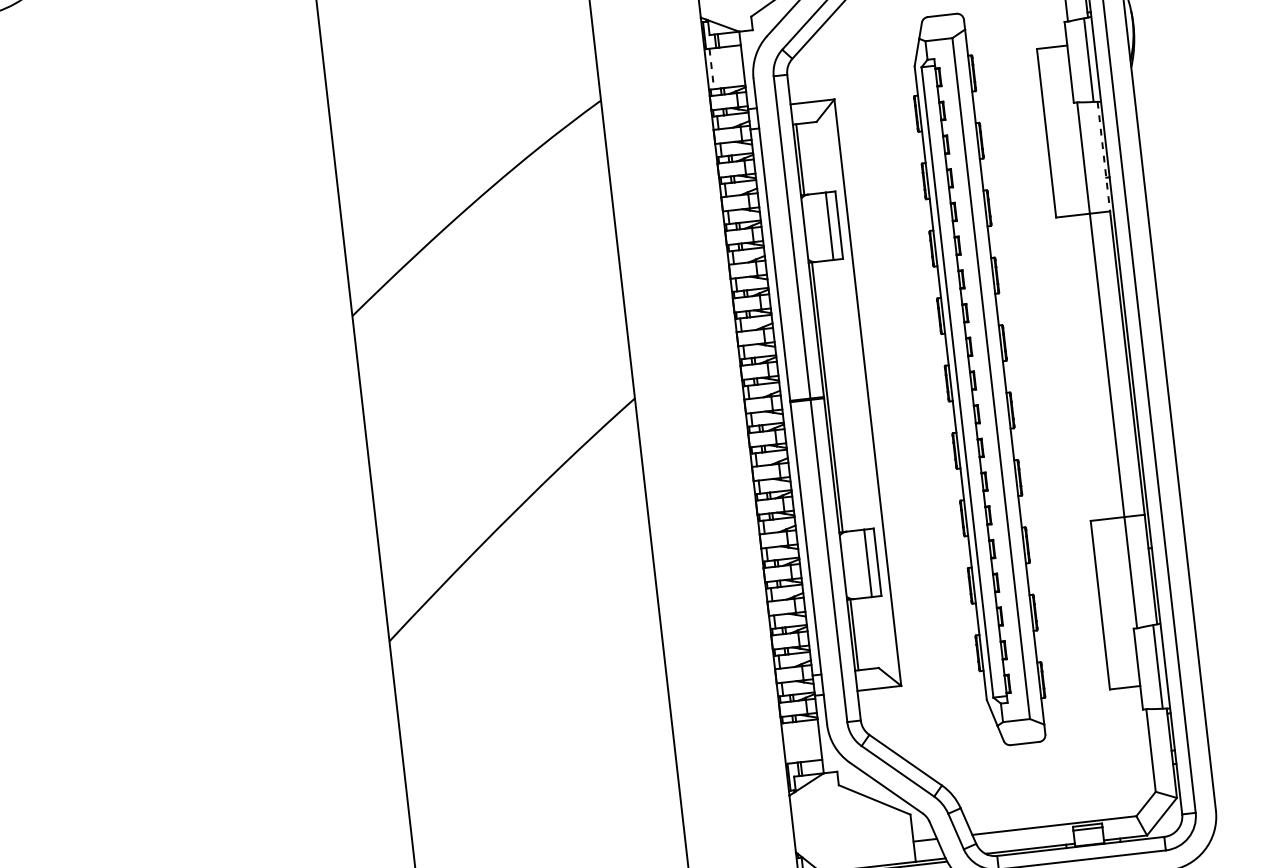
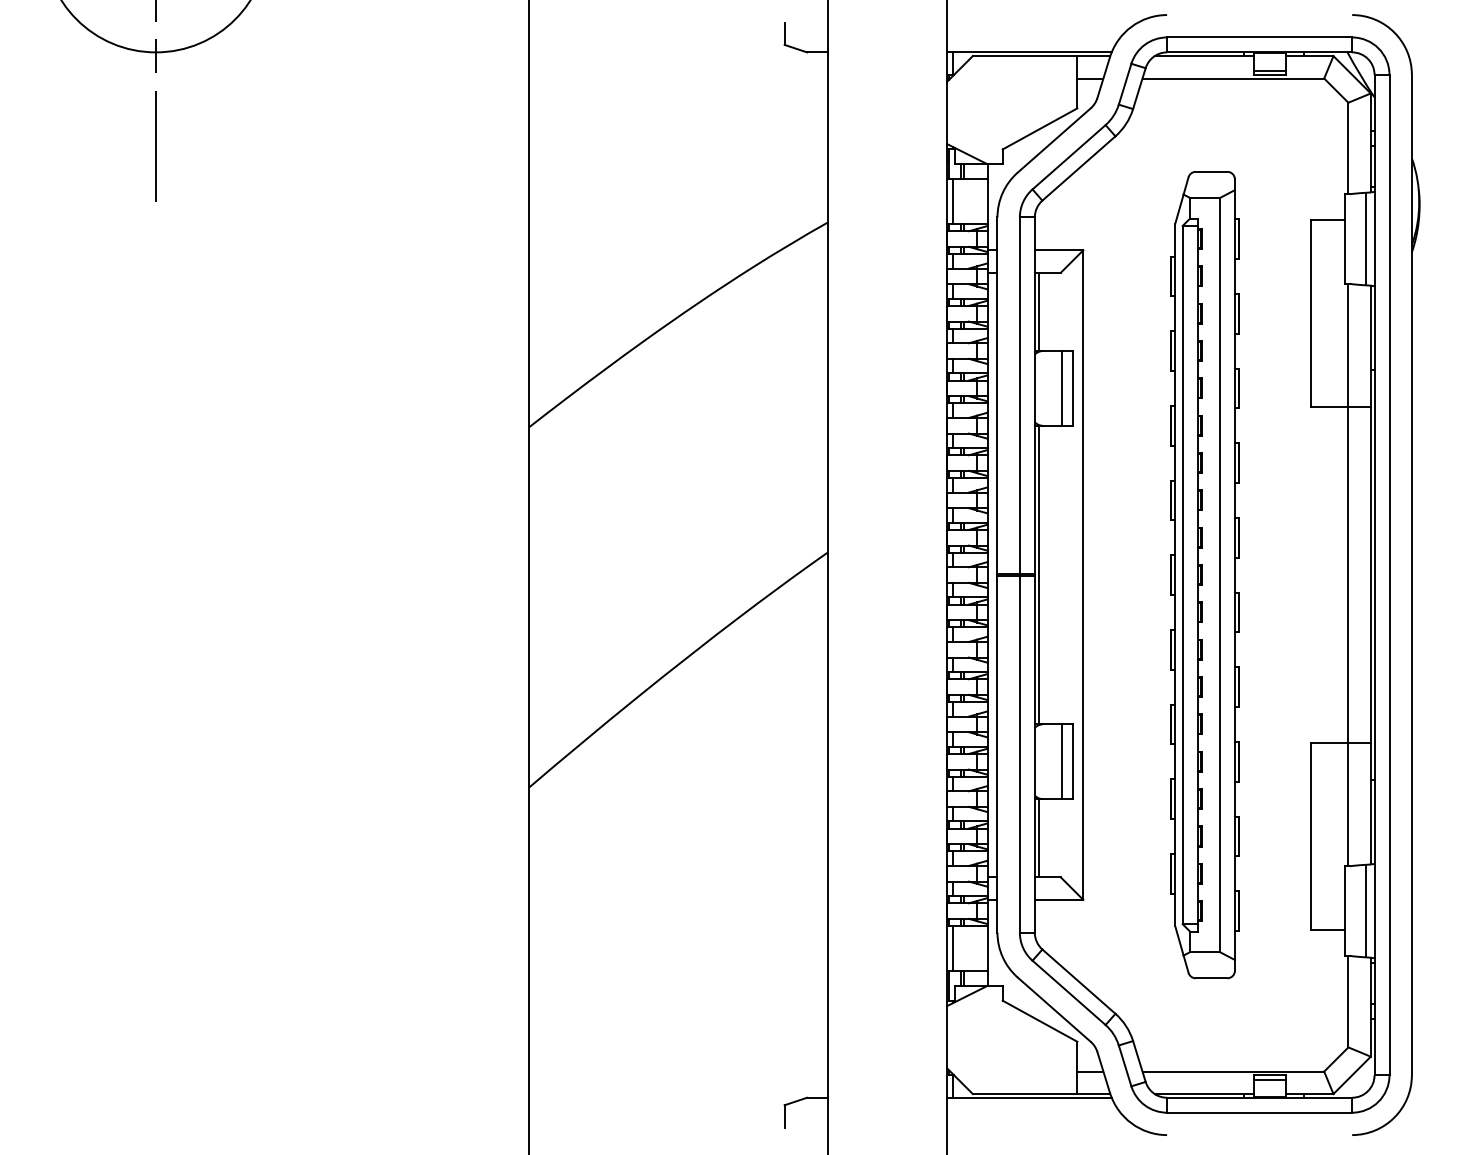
line: (712, 69) -> (953, 202), dashed -> solid
line: (1103, 156) -> (1370, 346), dashed -> solid
line: (789, 743) -> (953, 948), added

